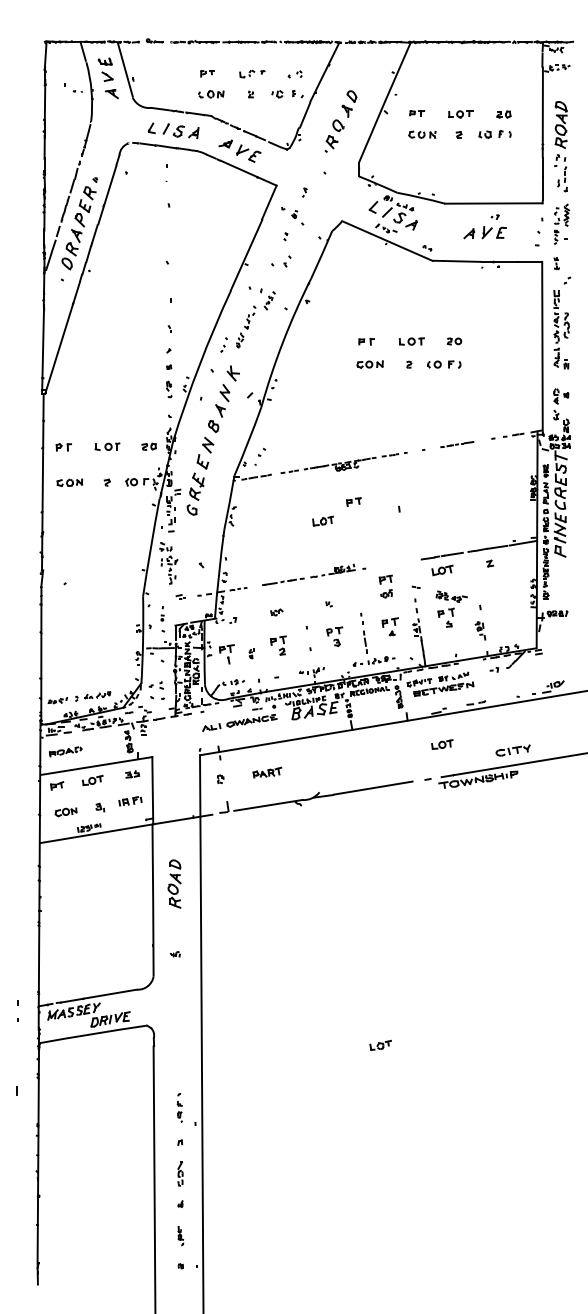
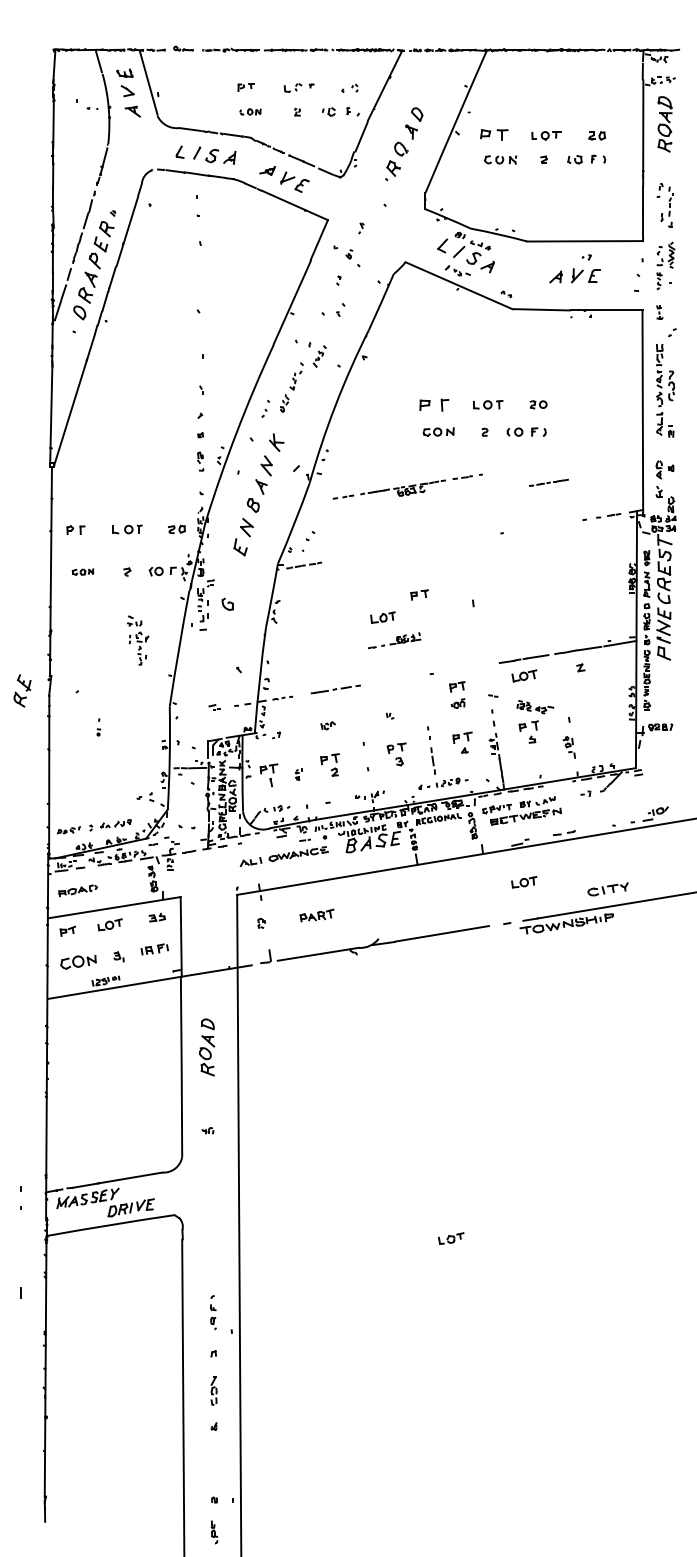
part: (211, 93) -> (250, 111), size x0.7
part: (417, 113) -> (494, 134), size x1.6
part: (560, 125) -> (664, 124), moved
part: (366, 341) -> (434, 404), size x1.6
line: (456, 444) -> (548, 482), moved
part: (343, 462) -> (407, 486), moved
part: (69, 482) -> (82, 571), size x0.7
part: (196, 486) -> (22, 690), moved
part: (169, 563) -> (138, 640), moved
part: (332, 570) -> (394, 640), moved
part: (162, 613) -> (98, 727), moved
part: (156, 685) -> (145, 797), moved
part: (66, 812) -> (78, 962), size x1.4
part: (180, 1236) -> (214, 1532), moved

